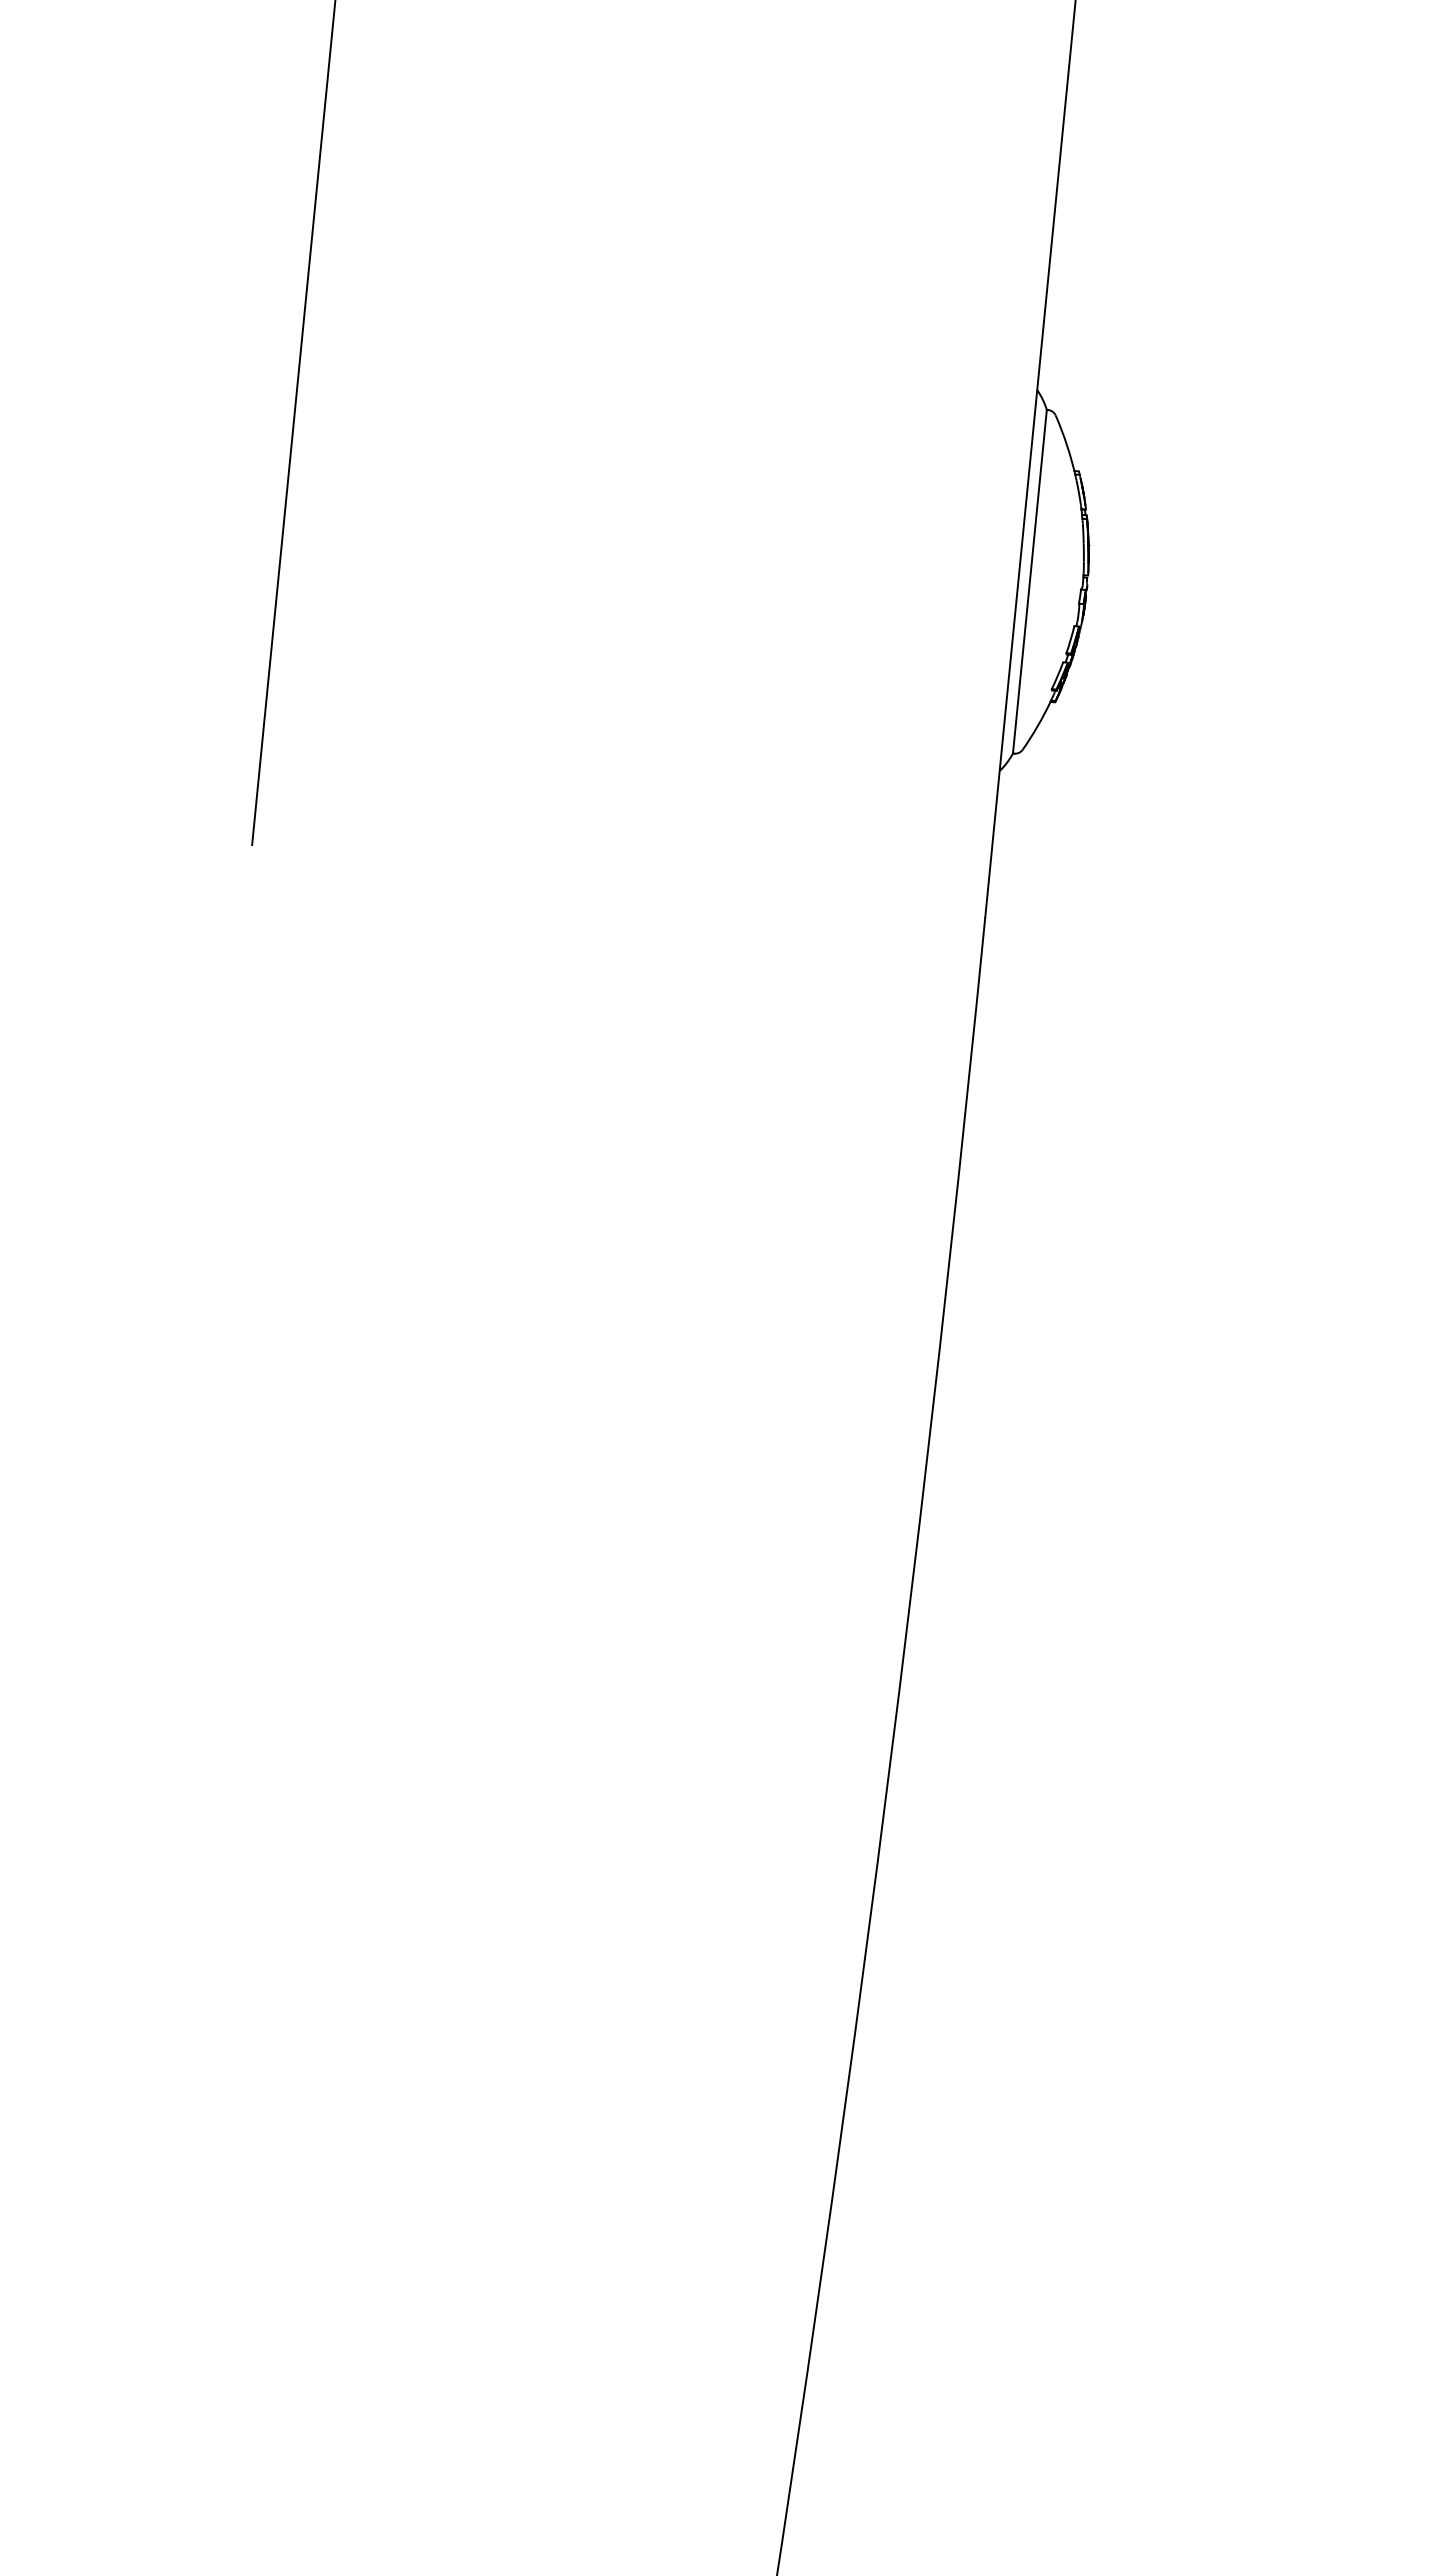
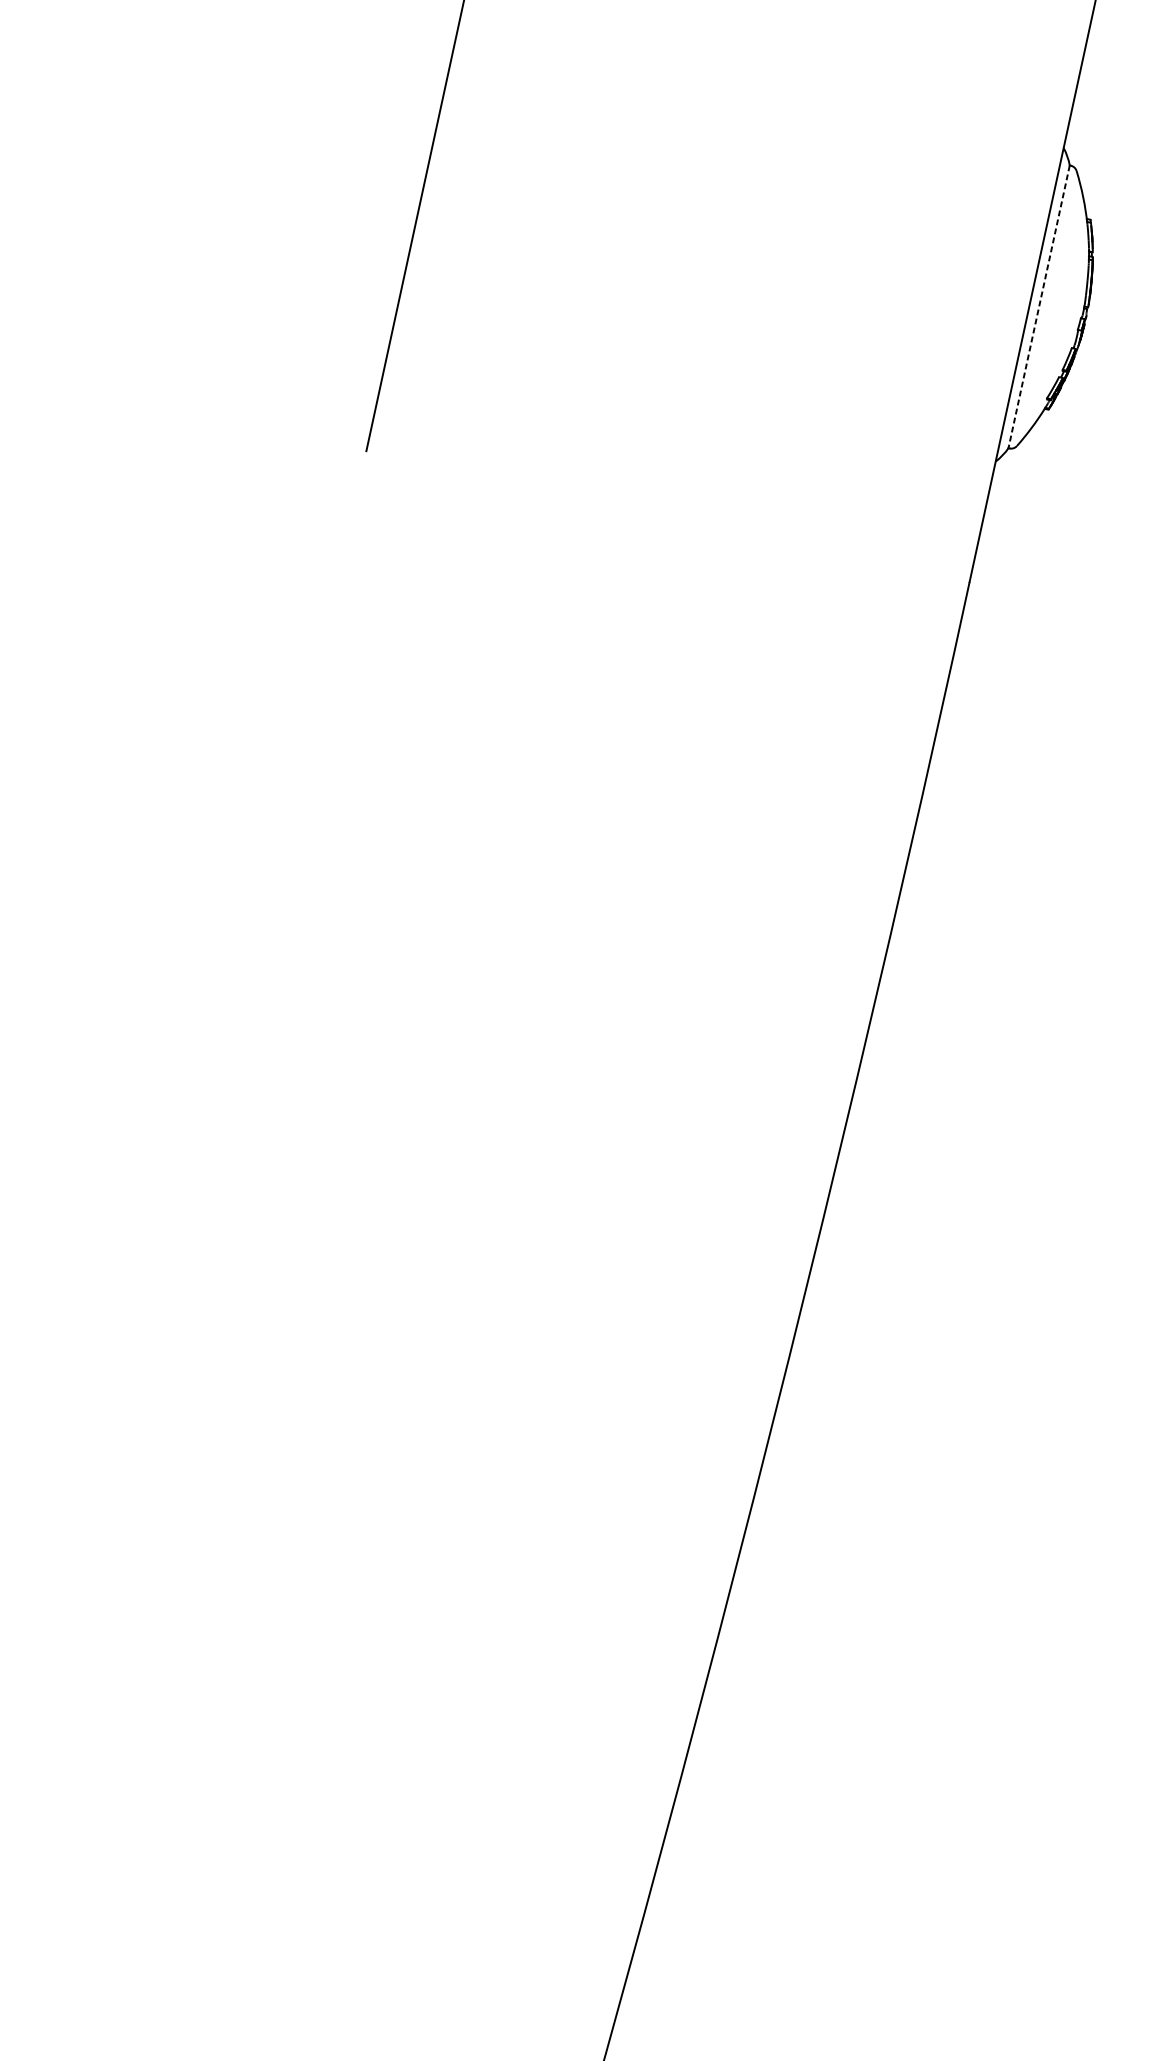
line: (1029, 581) -> (1038, 306), solid -> dashed

